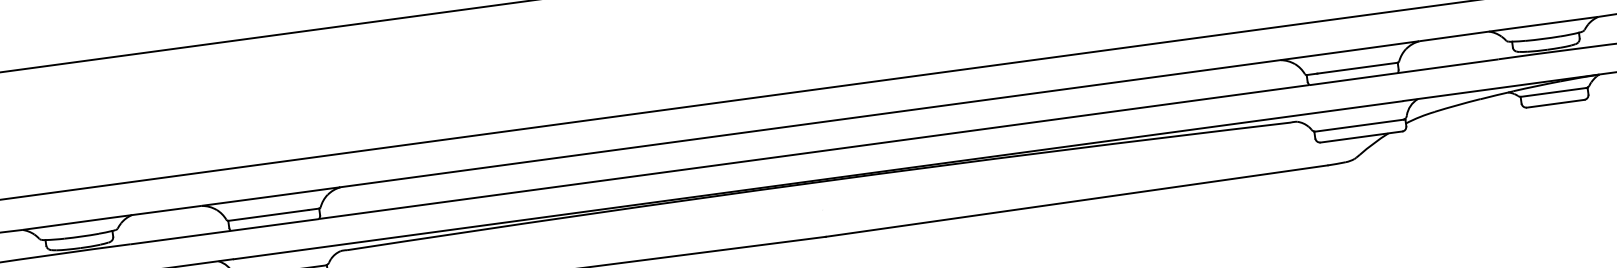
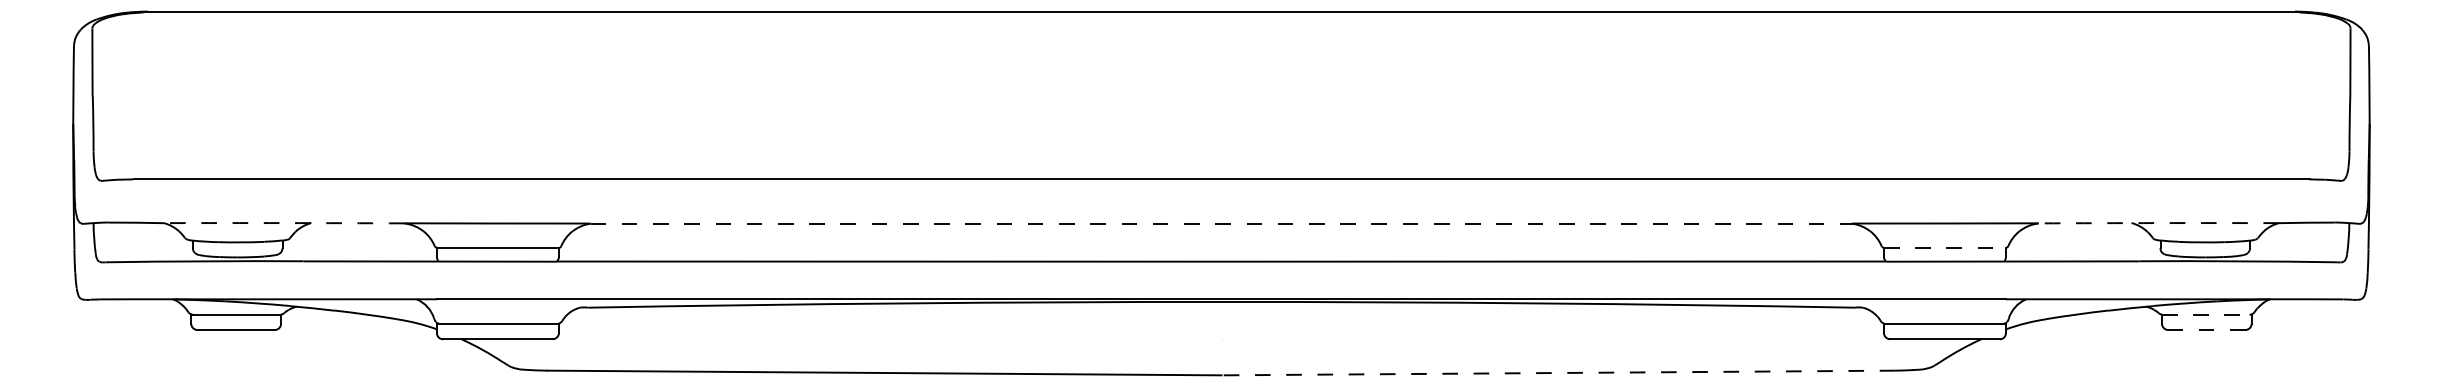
arc: (1508, 29) -> (2158, 223), solid -> dashed
line: (1352, 68) -> (1945, 247), solid -> dashed
line: (1553, 92) -> (2206, 314), solid -> dashed
line: (1555, 104) -> (2206, 330), solid -> dashed
line: (810, 123) -> (1221, 223), solid -> dashed
line: (1076, 201) -> (1558, 373), solid -> dashed
arc: (112, 218) -> (284, 223), solid -> dashed

